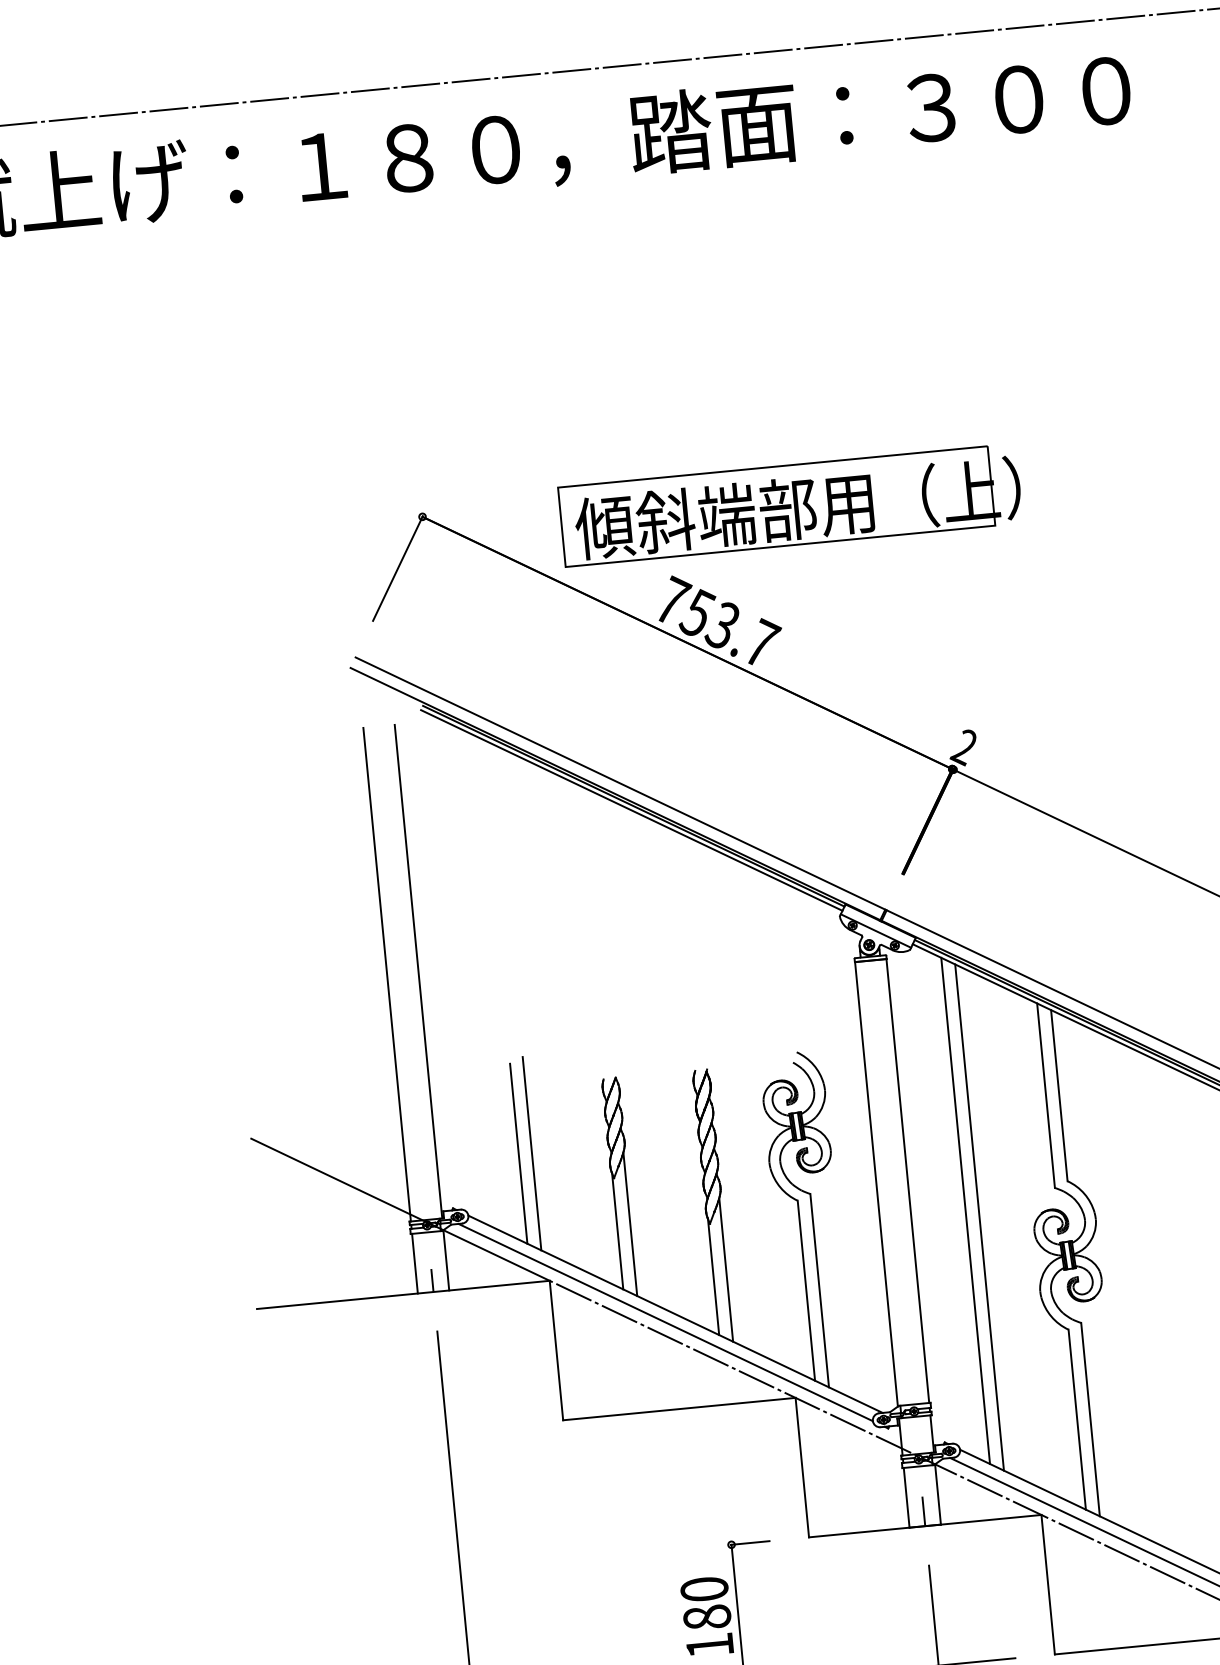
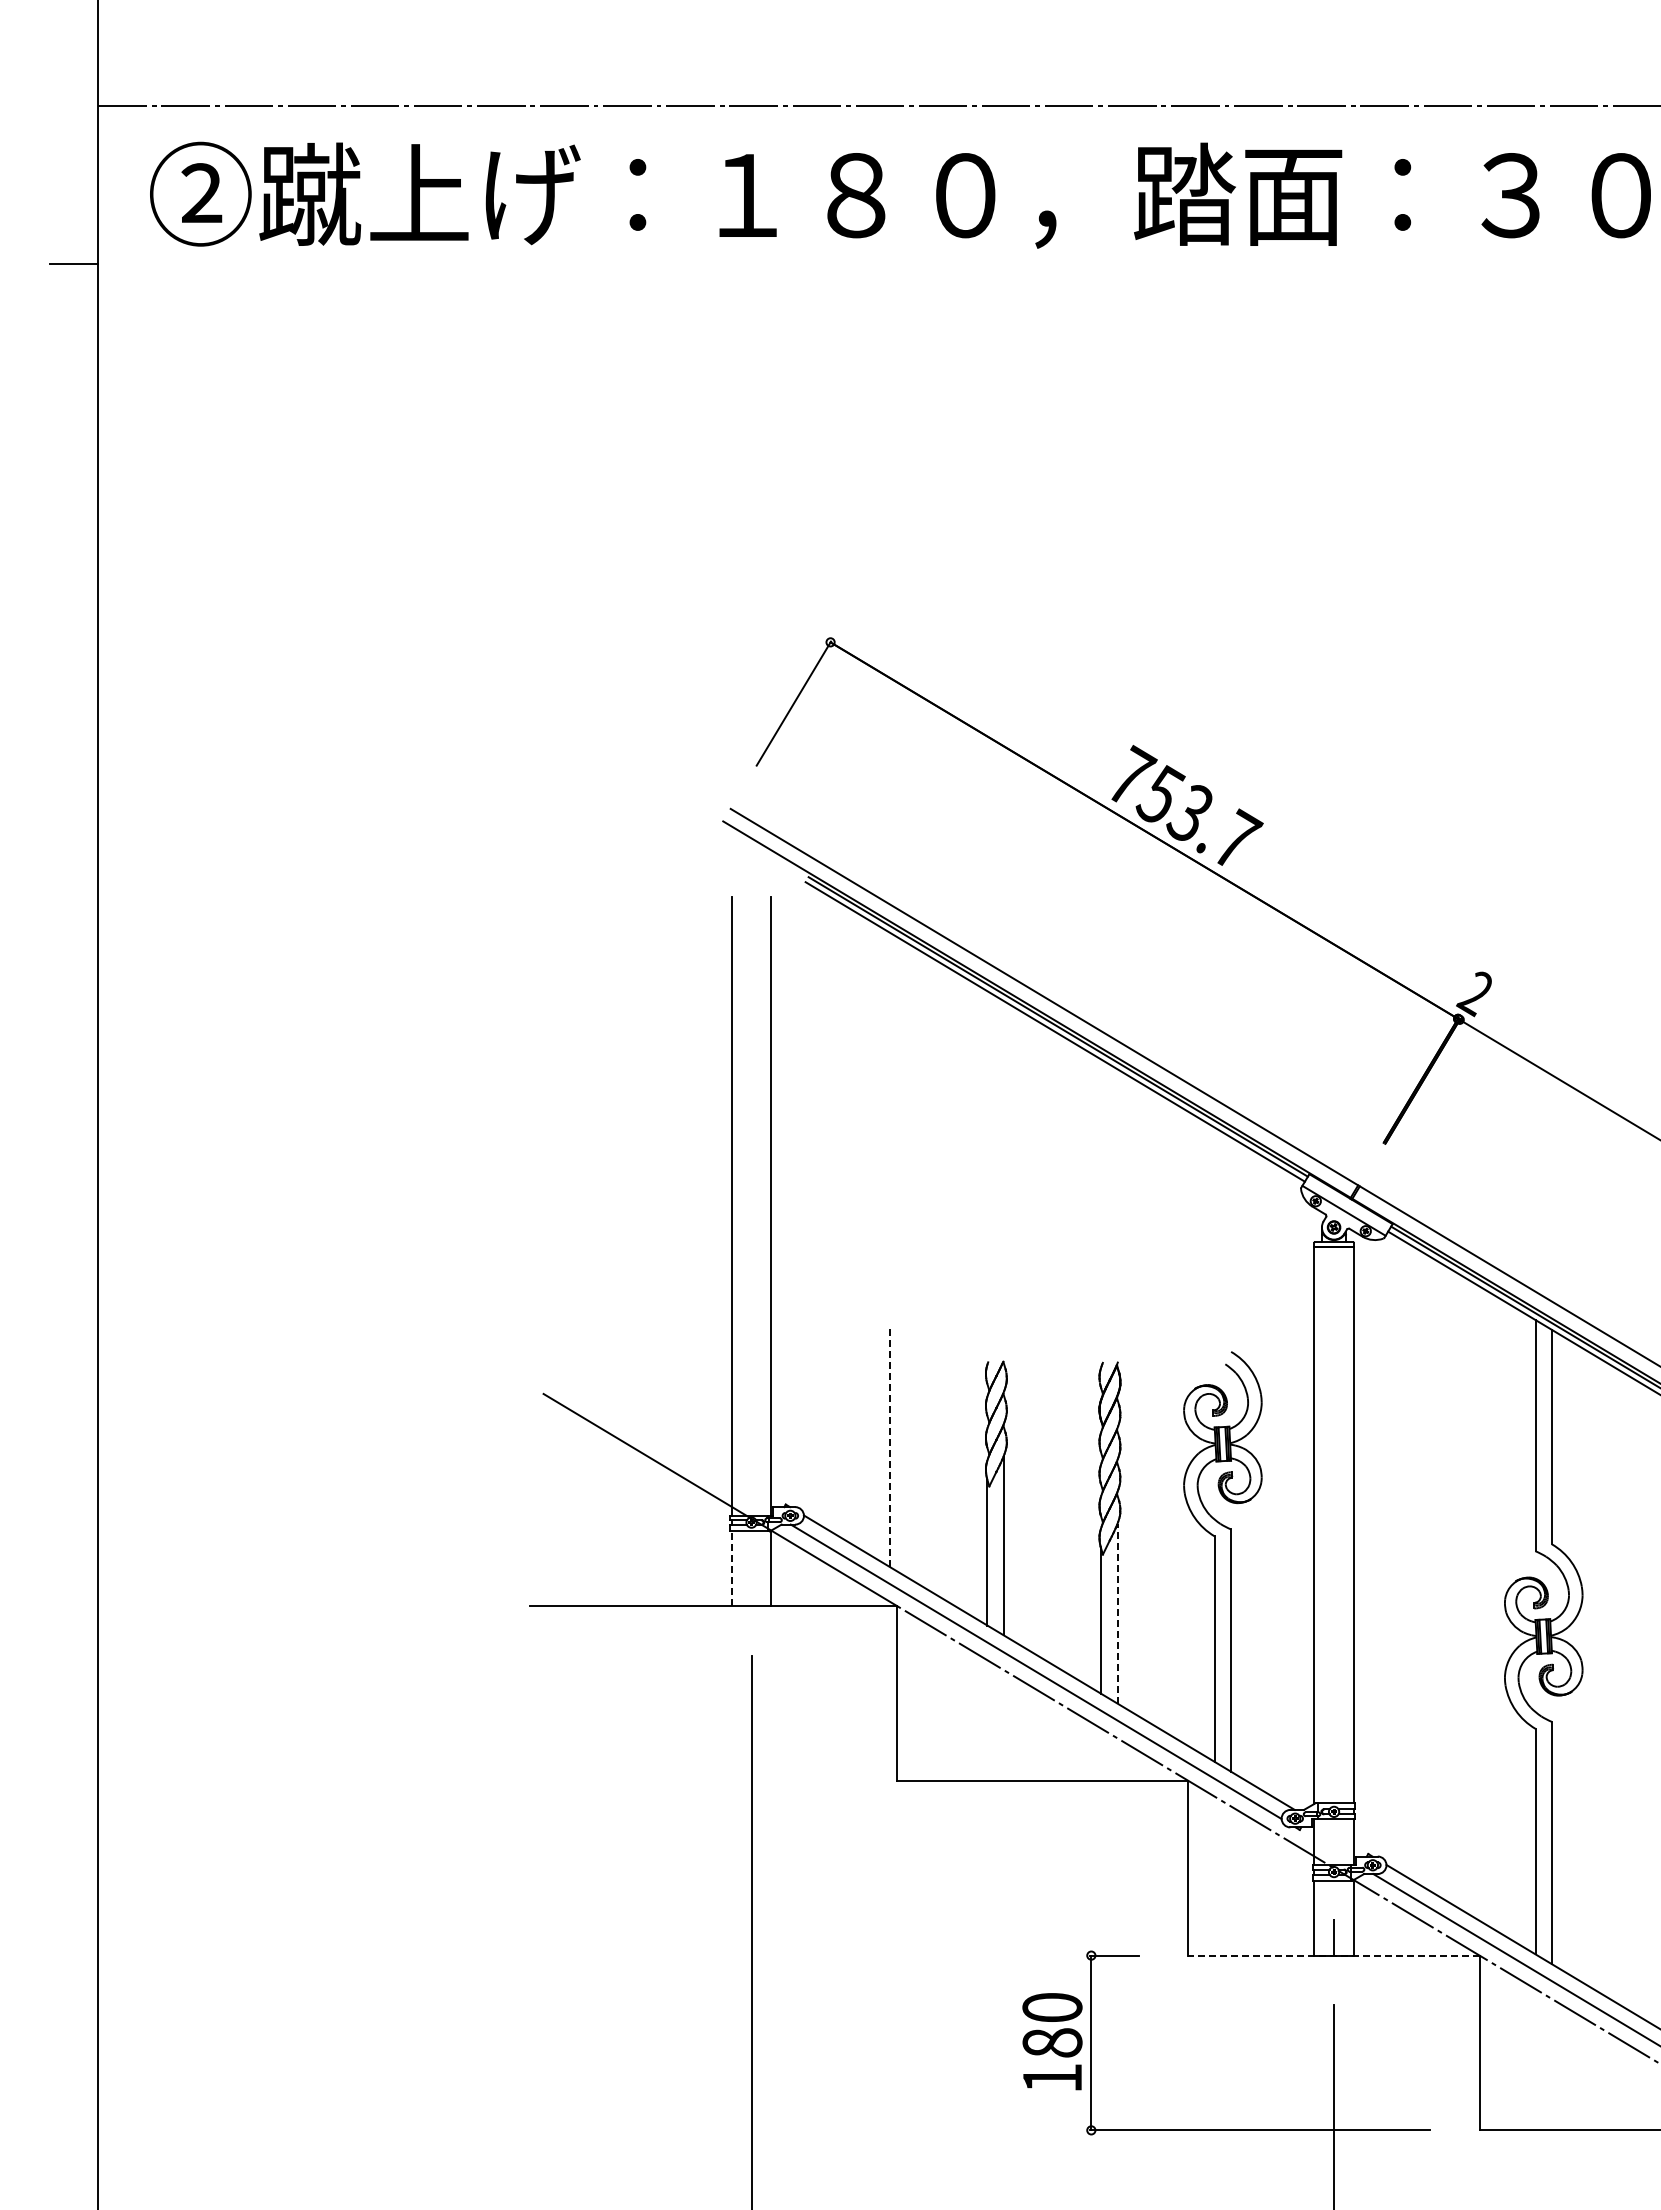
part: (790, 504) -> (1288, 671), removed
line: (518, 1153) -> (873, 1444), removed
line: (532, 1153) -> (890, 1445), solid -> dashed
line: (965, 1210) -> (1421, 1568), removed
line: (979, 1217) -> (1438, 1578), removed
line: (414, 1263) -> (731, 1568), solid -> dashed
line: (726, 1269) -> (1117, 1613), solid -> dashed
line: (432, 1280) -> (751, 1591), removed
line: (925, 1526) -> (1334, 1955), solid -> dashed

